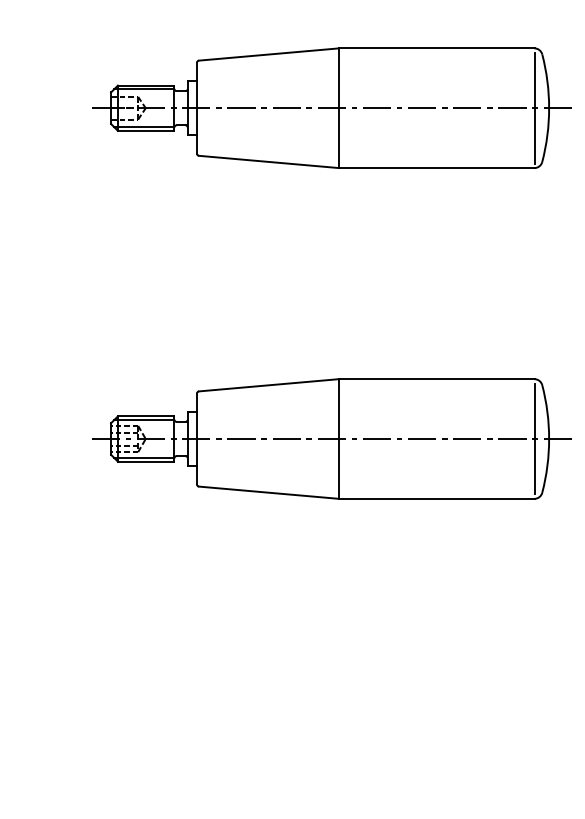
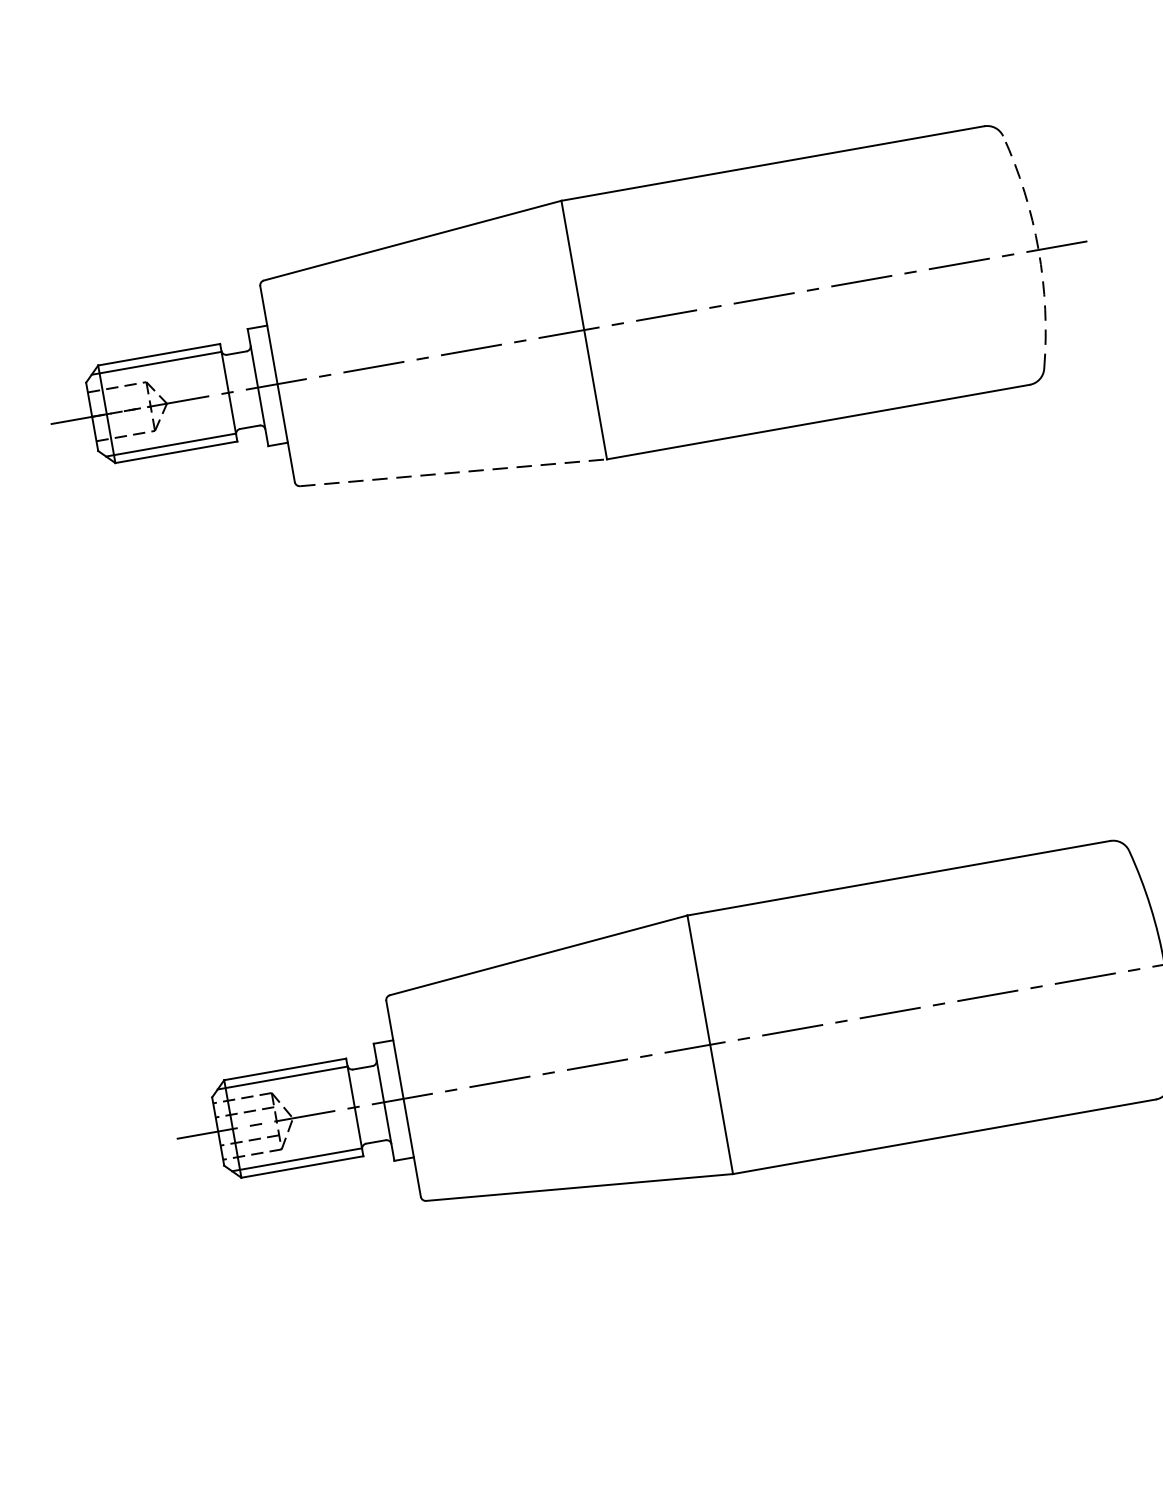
line: (534, 107) -> (1006, 253), removed
arc: (549, 108) -> (1039, 250), solid -> dashed
line: (269, 161) -> (454, 471), solid -> dashed
line: (534, 438) -> (1132, 969), removed

